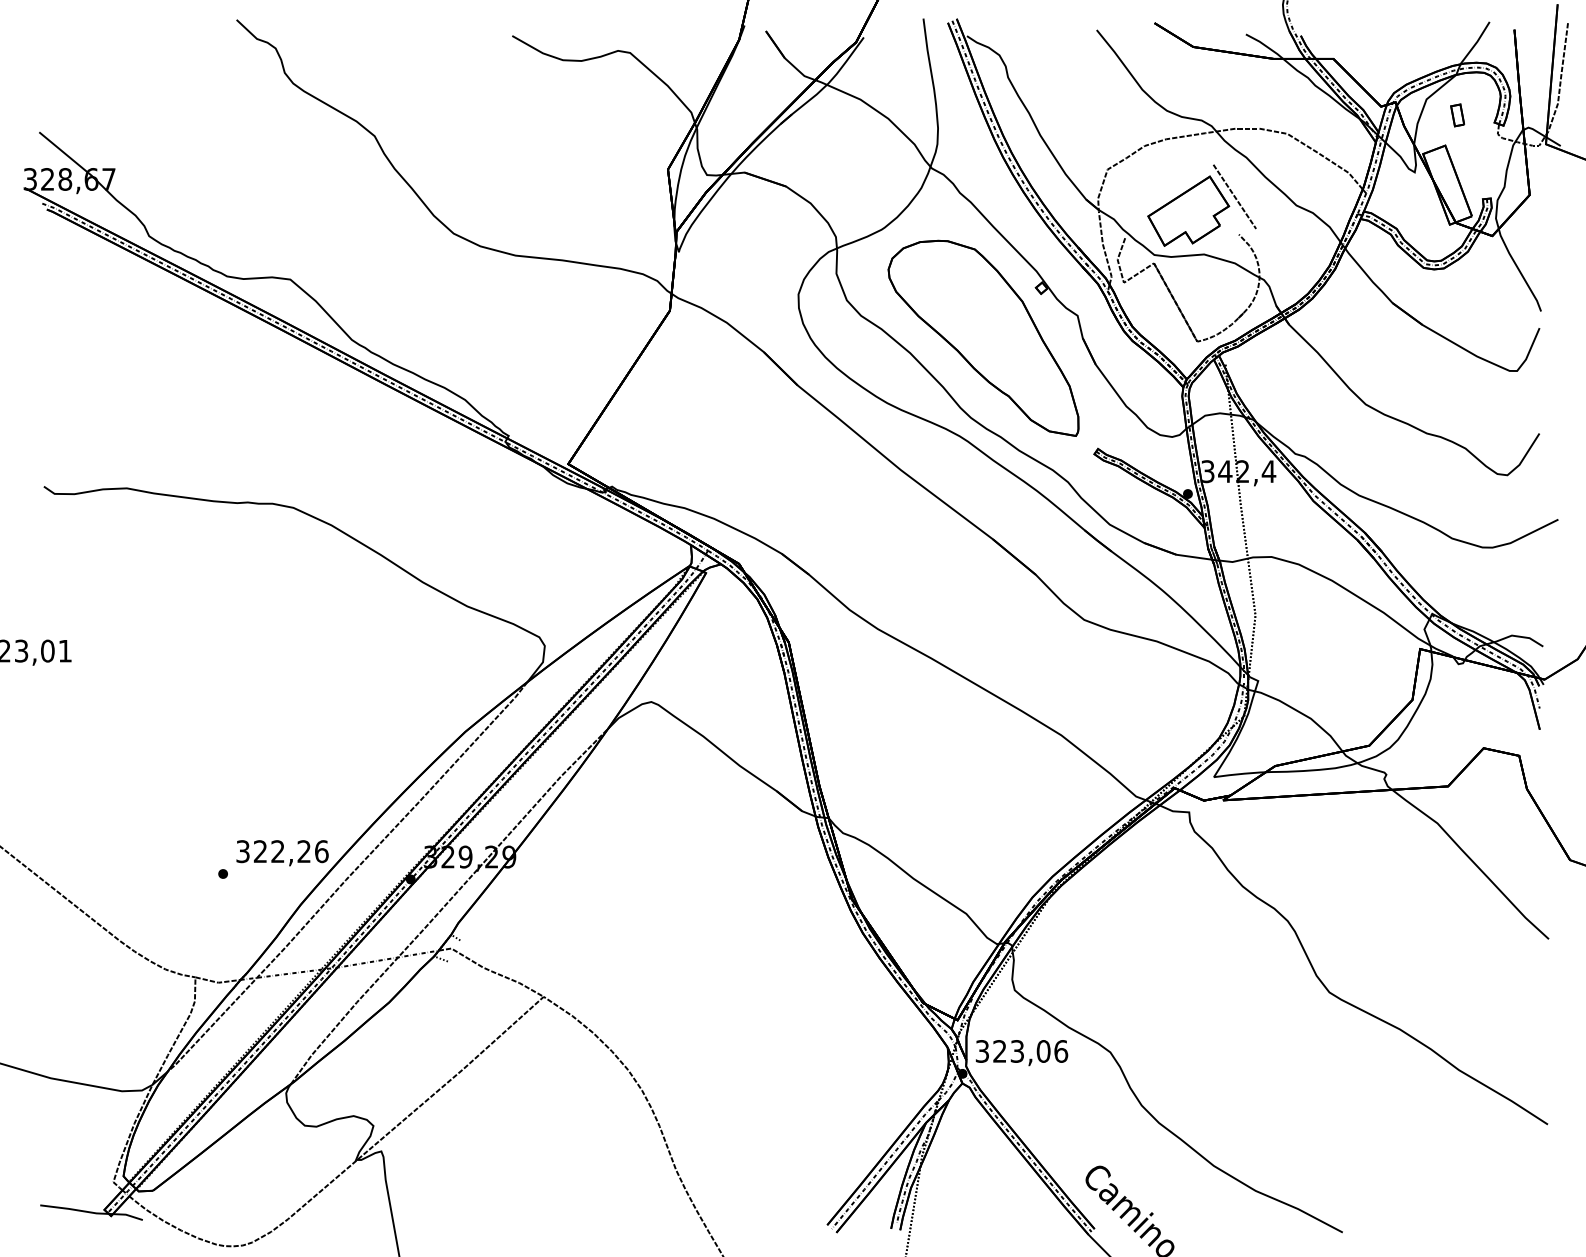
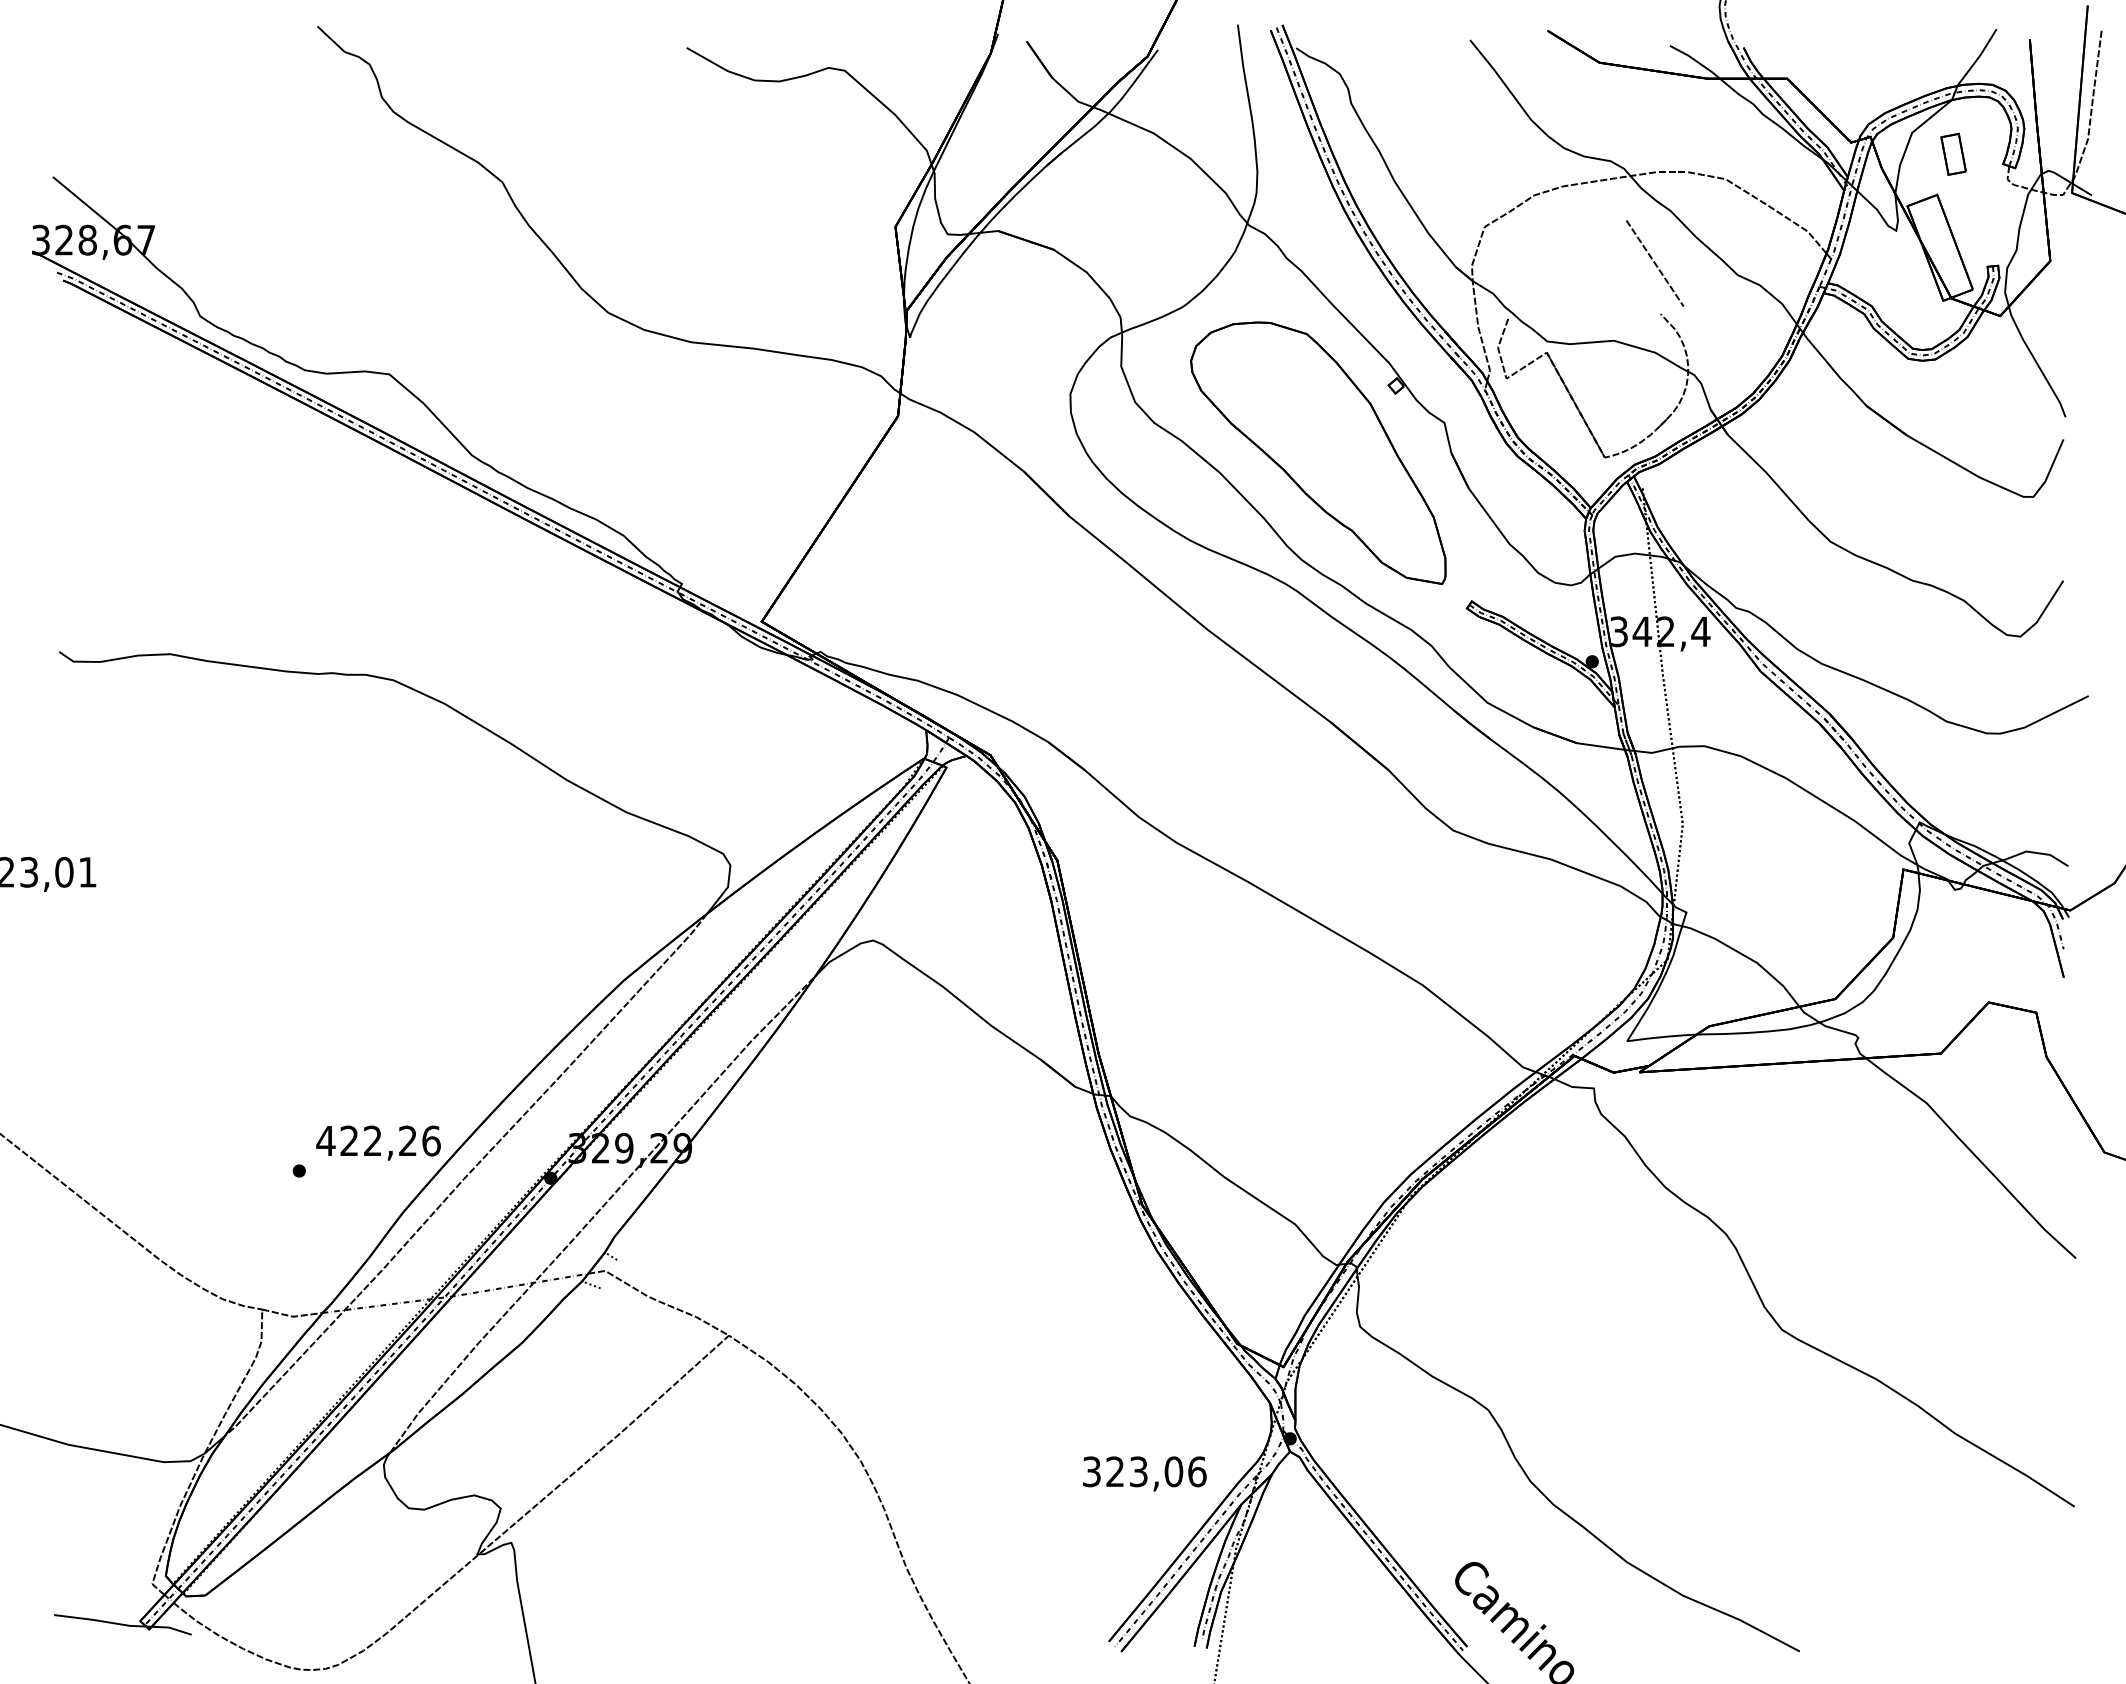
part: (1457, 115) -> (1953, 154), size x1.4
part: (1188, 211) -> (1593, 282), removed
text: (242, 851) -> (325, 1140), 322,26 -> 422,26
text: (1021, 1052) -> (1144, 1473), moved

